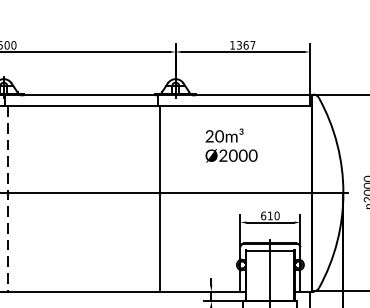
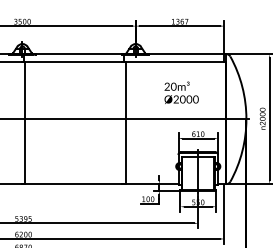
text: (231, 145) -> (181, 92), moved
line: (8, 199) -> (25, 123), dashed -> solid

